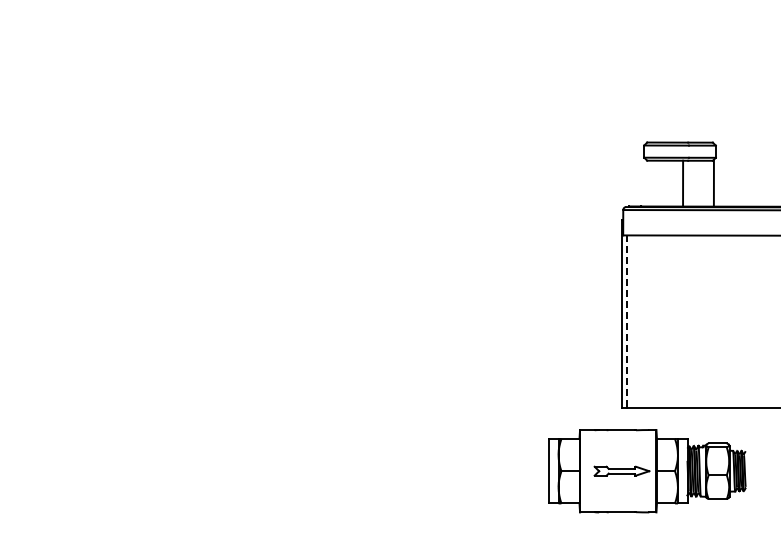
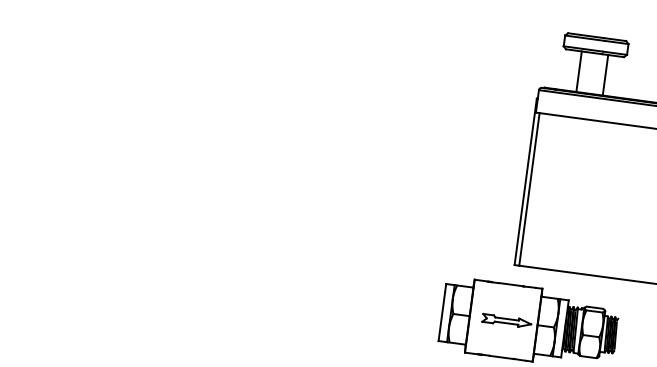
line: (683, 183) -> (579, 71), moved
line: (713, 183) -> (605, 75), moved
line: (627, 322) -> (529, 190), dashed -> solid

